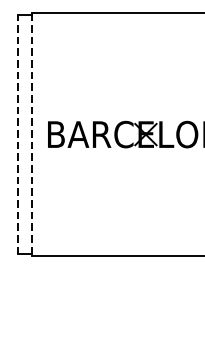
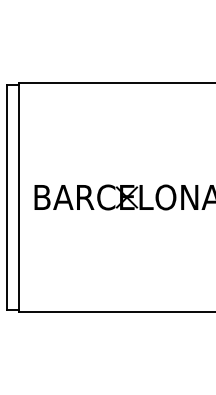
line: (18, 134) -> (6, 197), dashed -> solid
line: (31, 134) -> (19, 197), dashed -> solid

